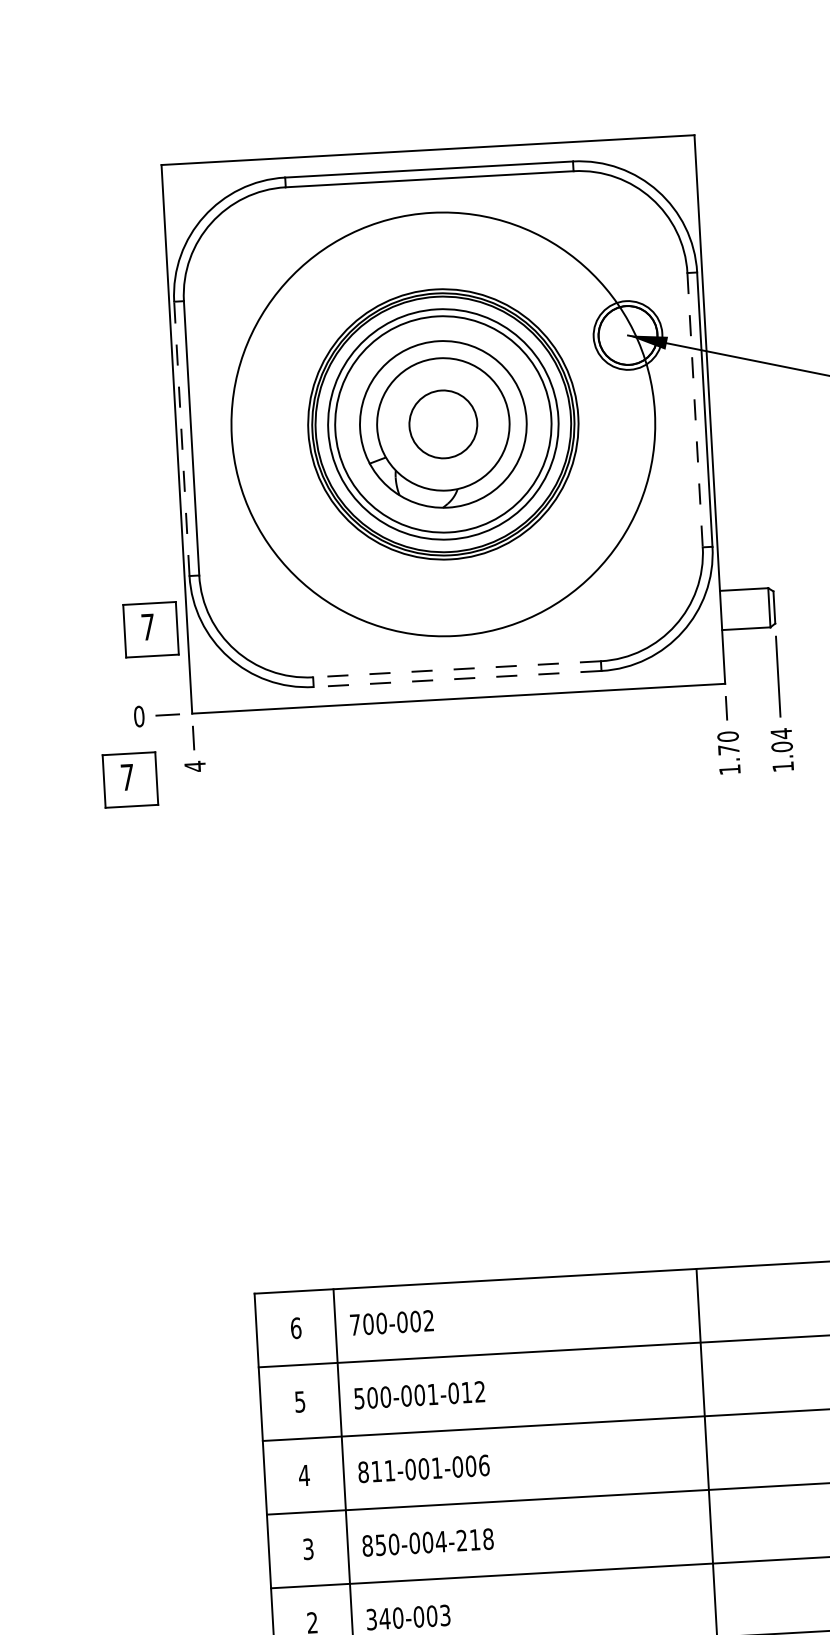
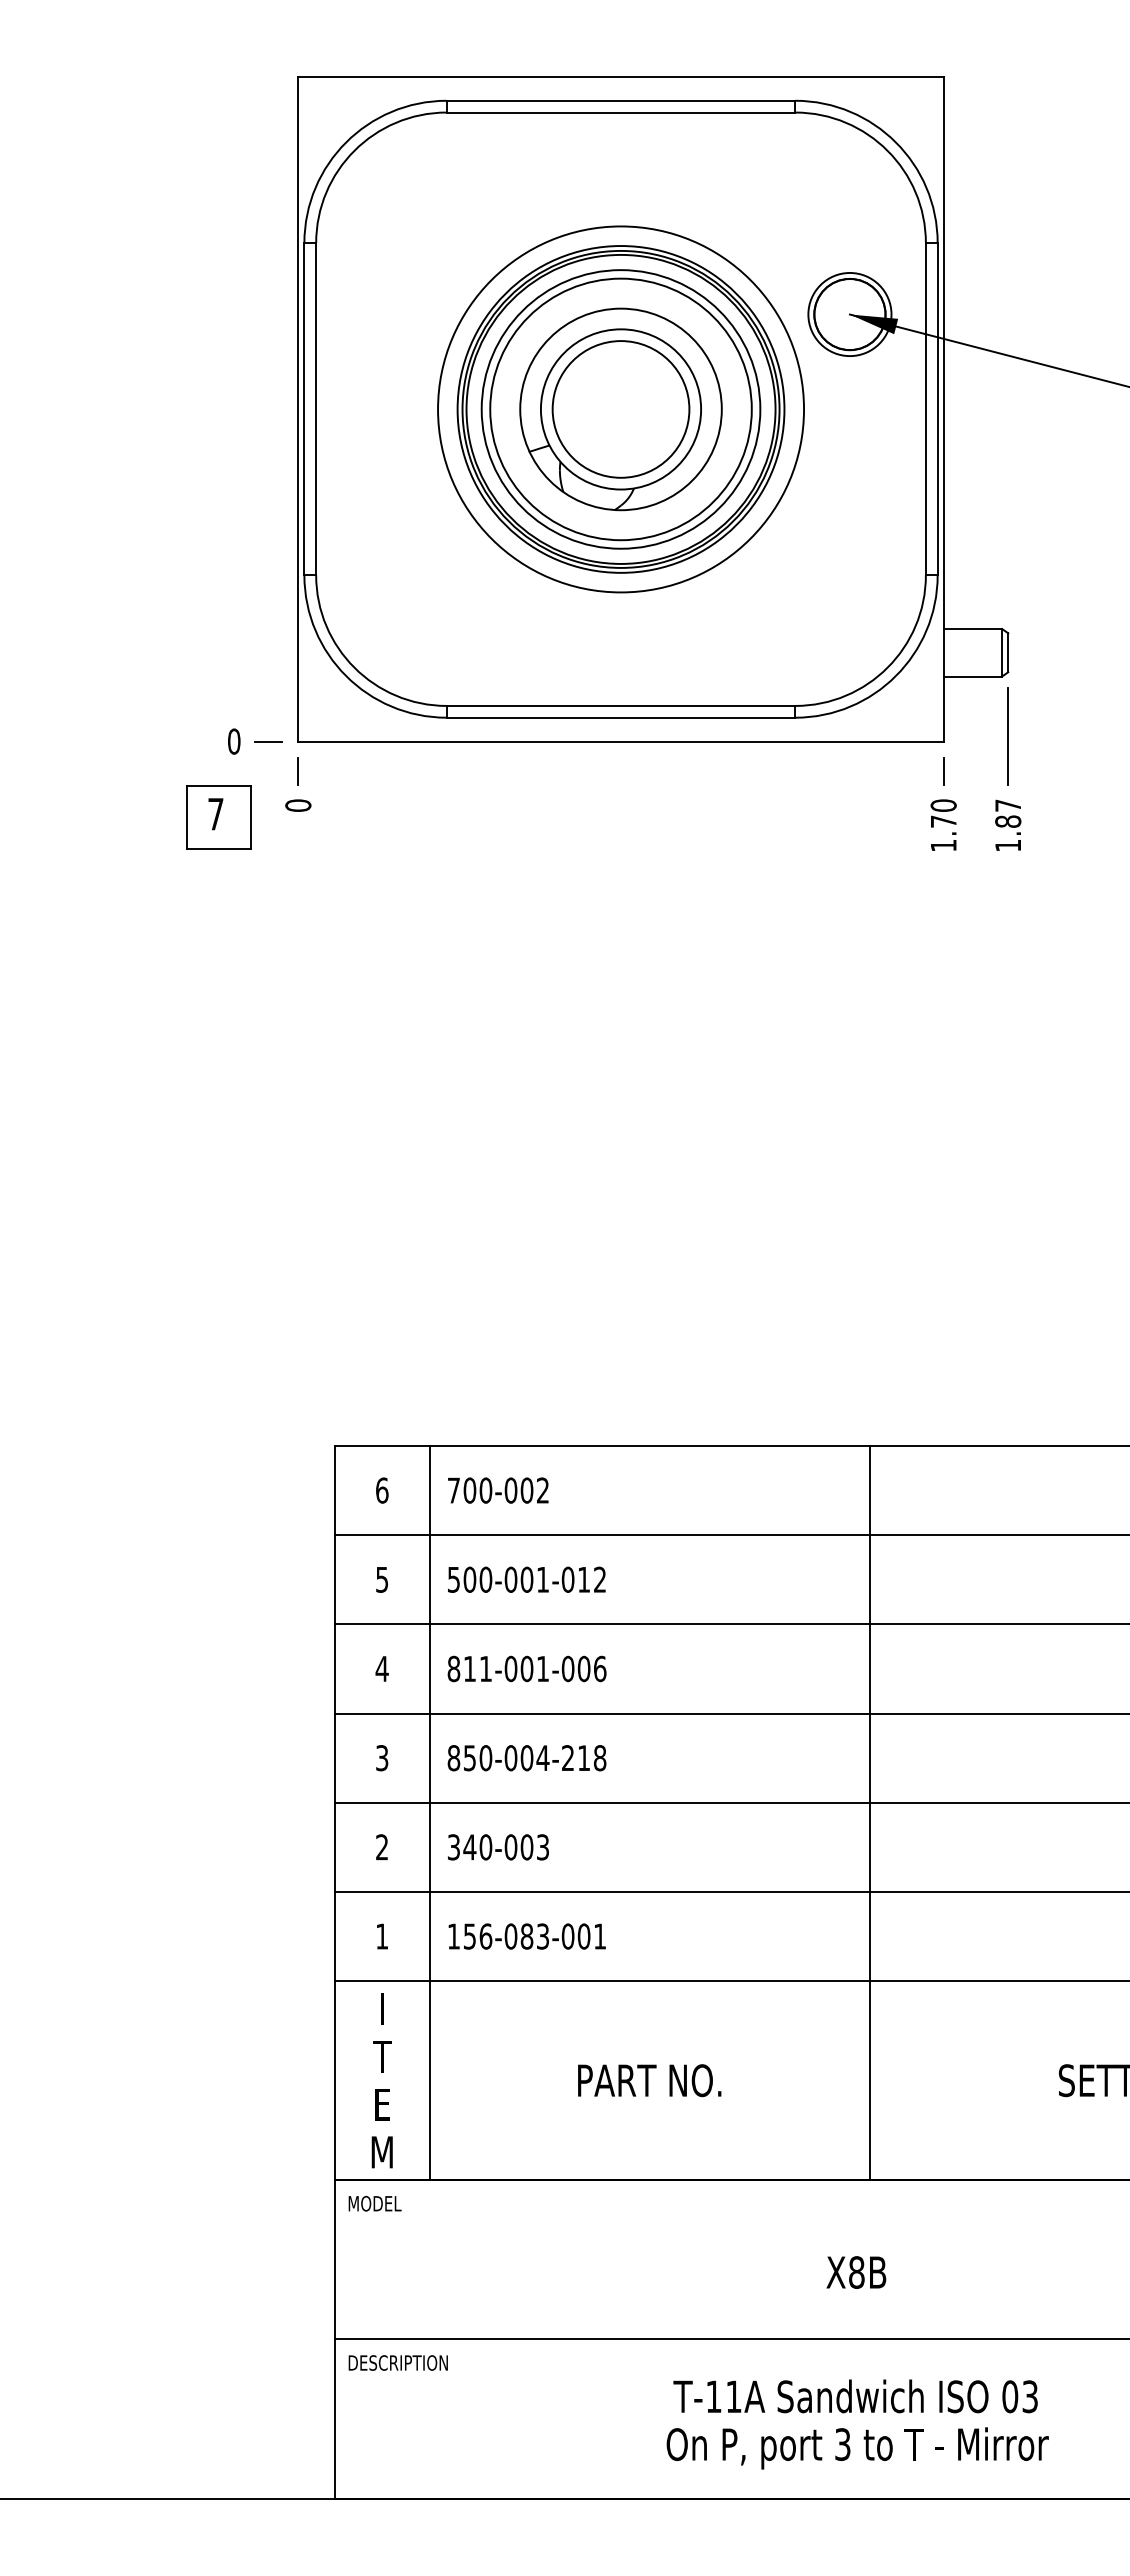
line: (694, 410) -> (925, 409), dashed -> solid
circle: (442, 424) -> (620, 409), size x1.67
circle: (443, 424) -> (621, 409), size x0.71
line: (181, 438) -> (304, 408), dashed -> solid
part: (150, 629) -> (253, 637), removed
line: (456, 668) -> (620, 705), dashed -> solid
line: (457, 678) -> (620, 717), dashed -> solid
text: (781, 740) -> (1008, 813), 1.04 -> 1.87
text: (195, 766) -> (298, 805), 4 -> 0

